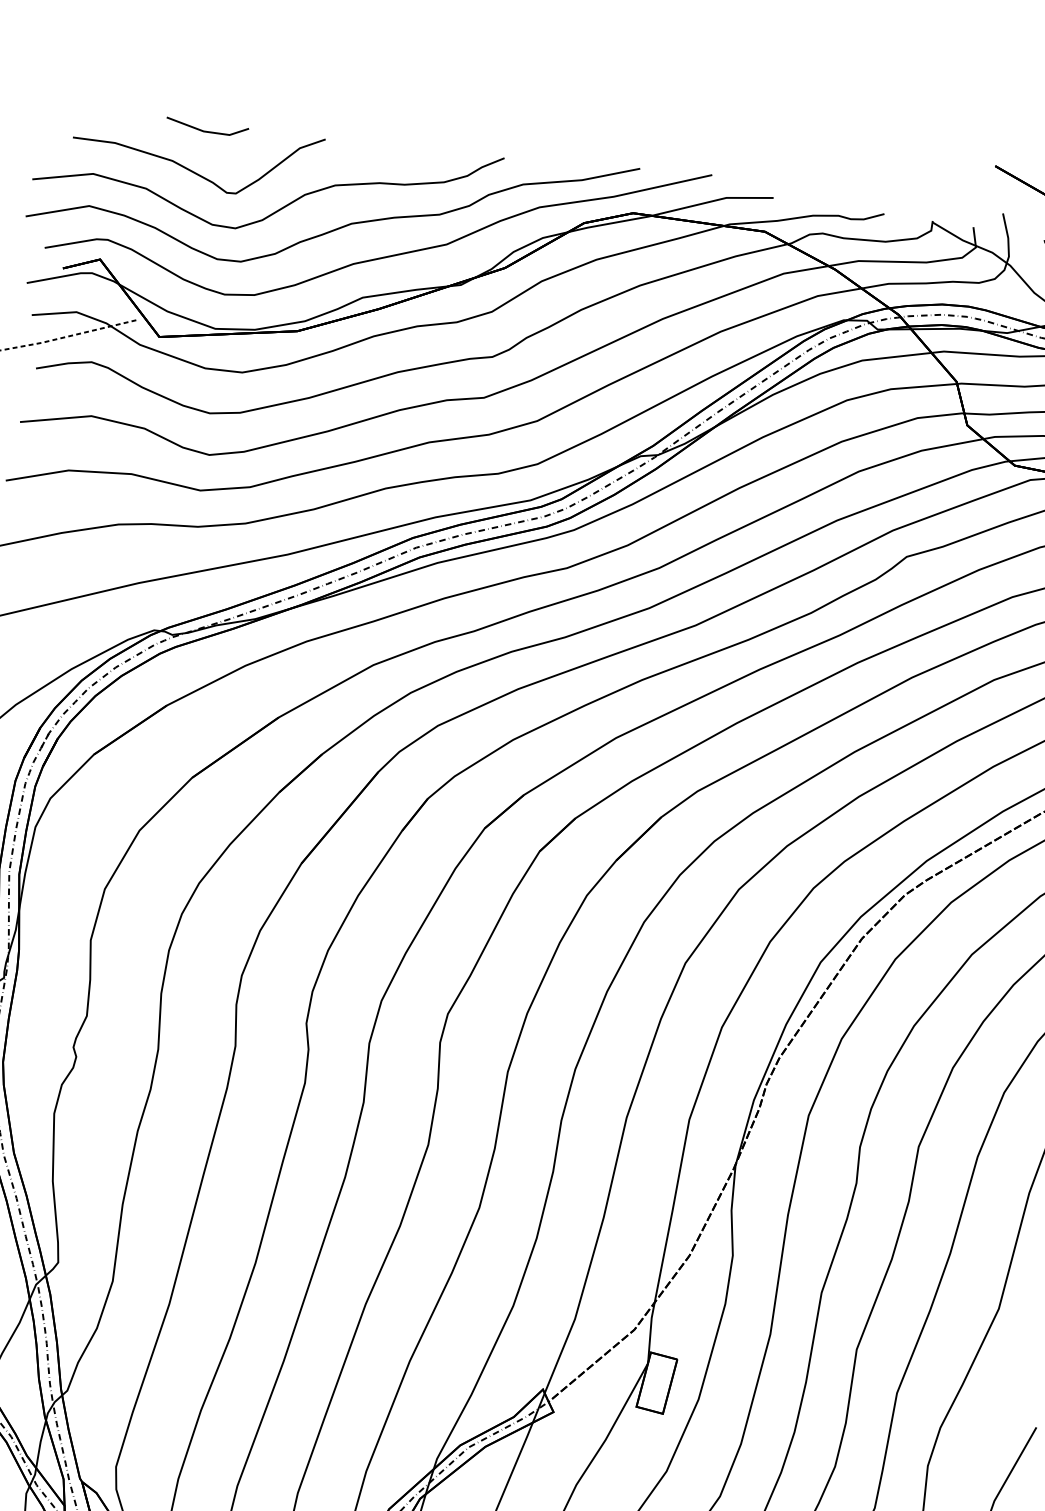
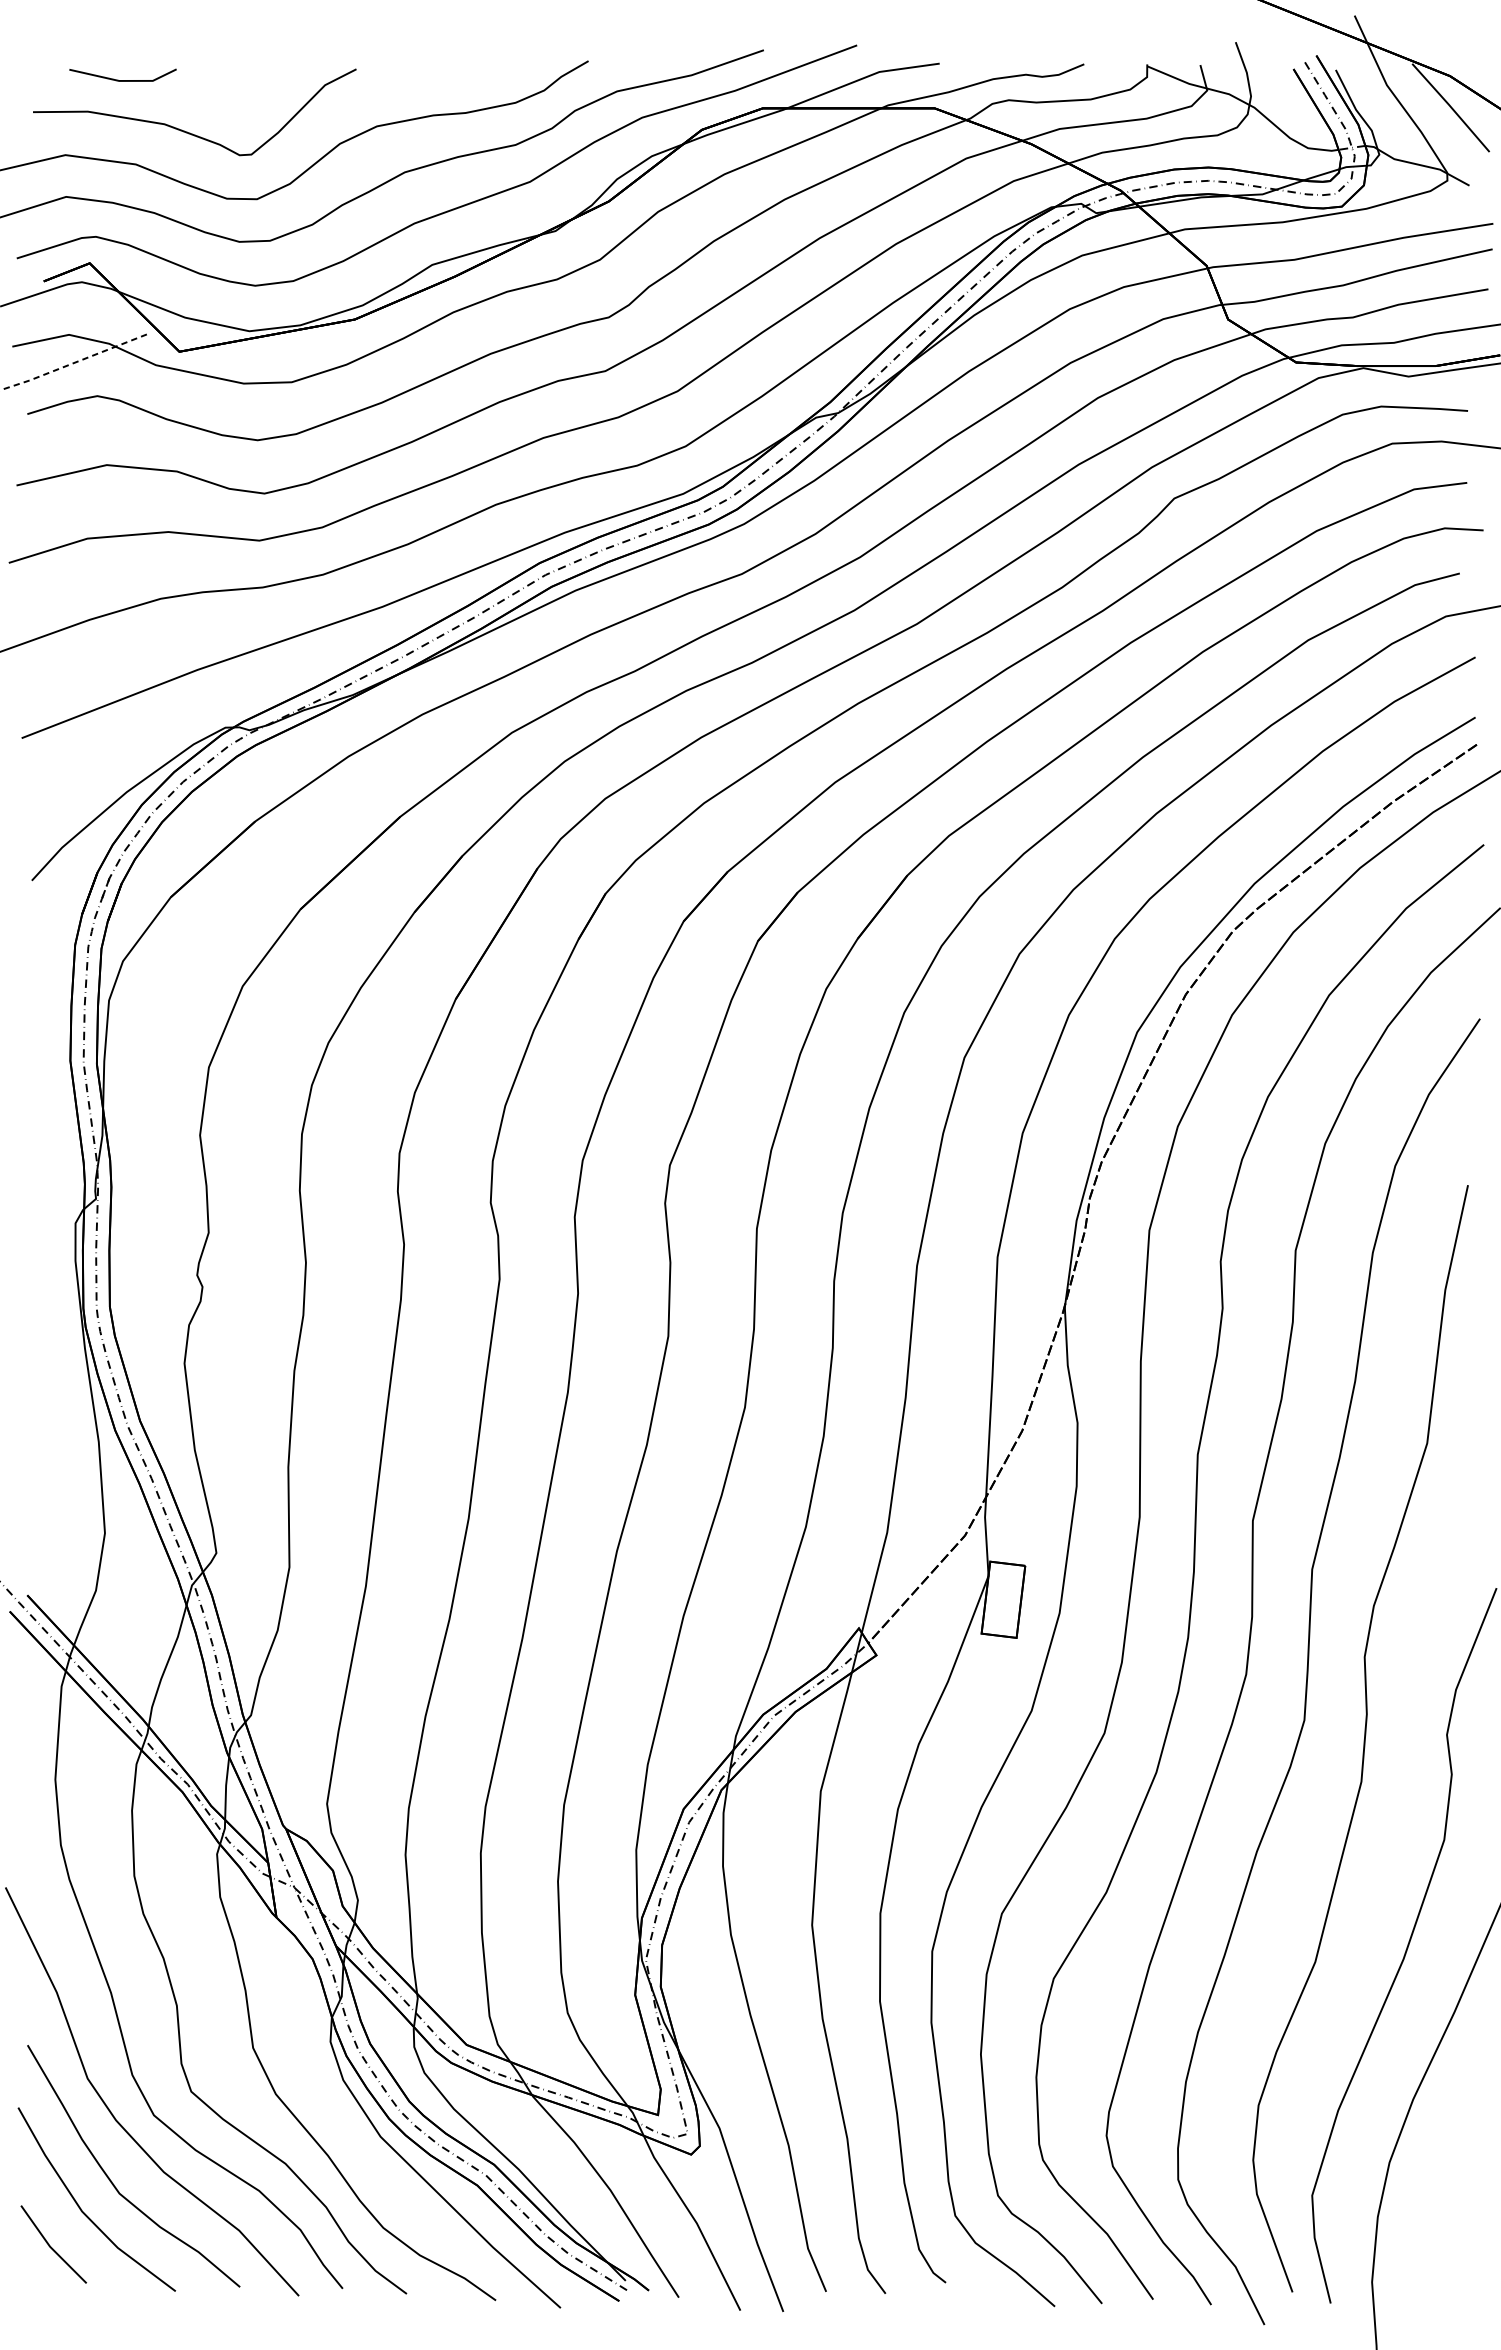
line: (206, 131) -> (122, 80), moved

